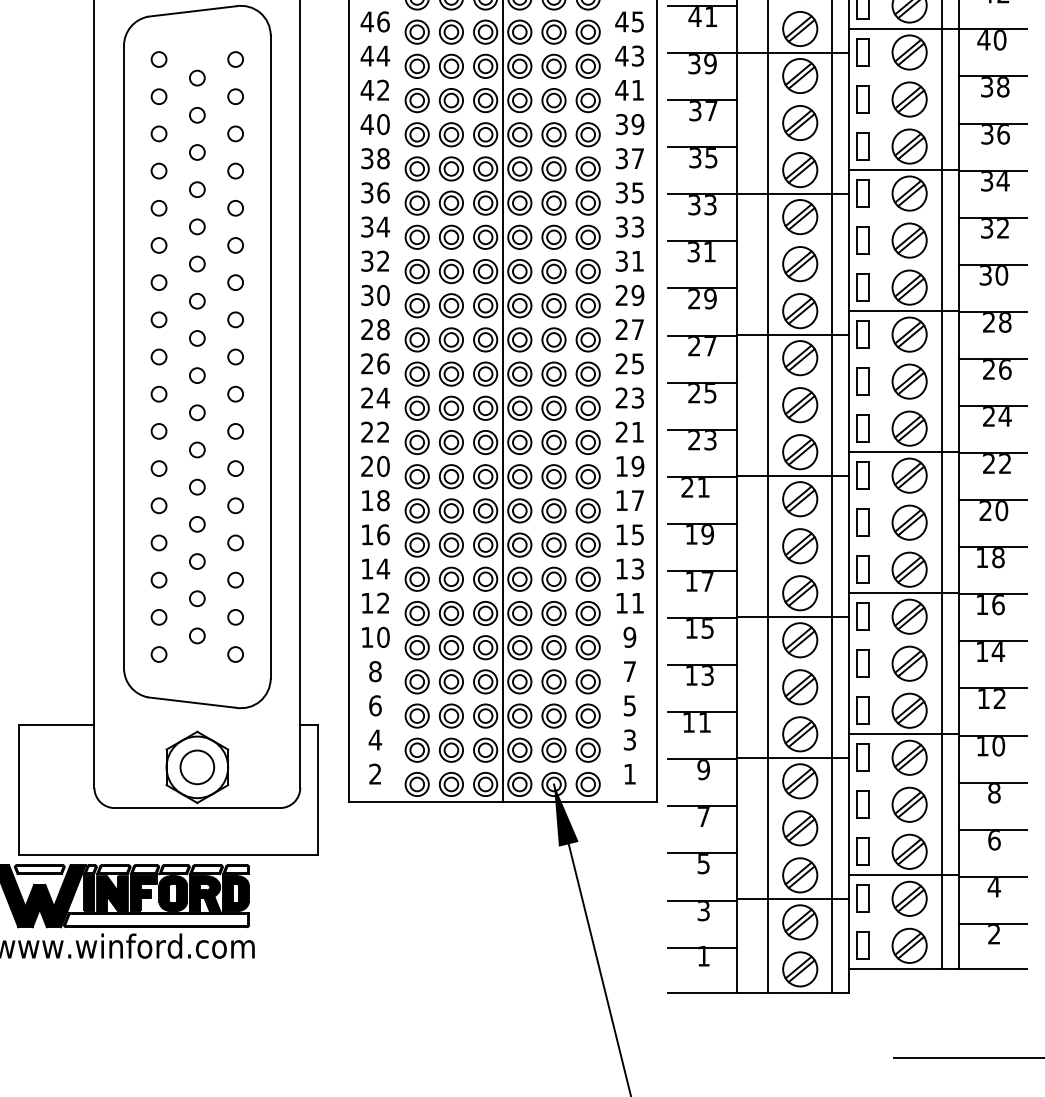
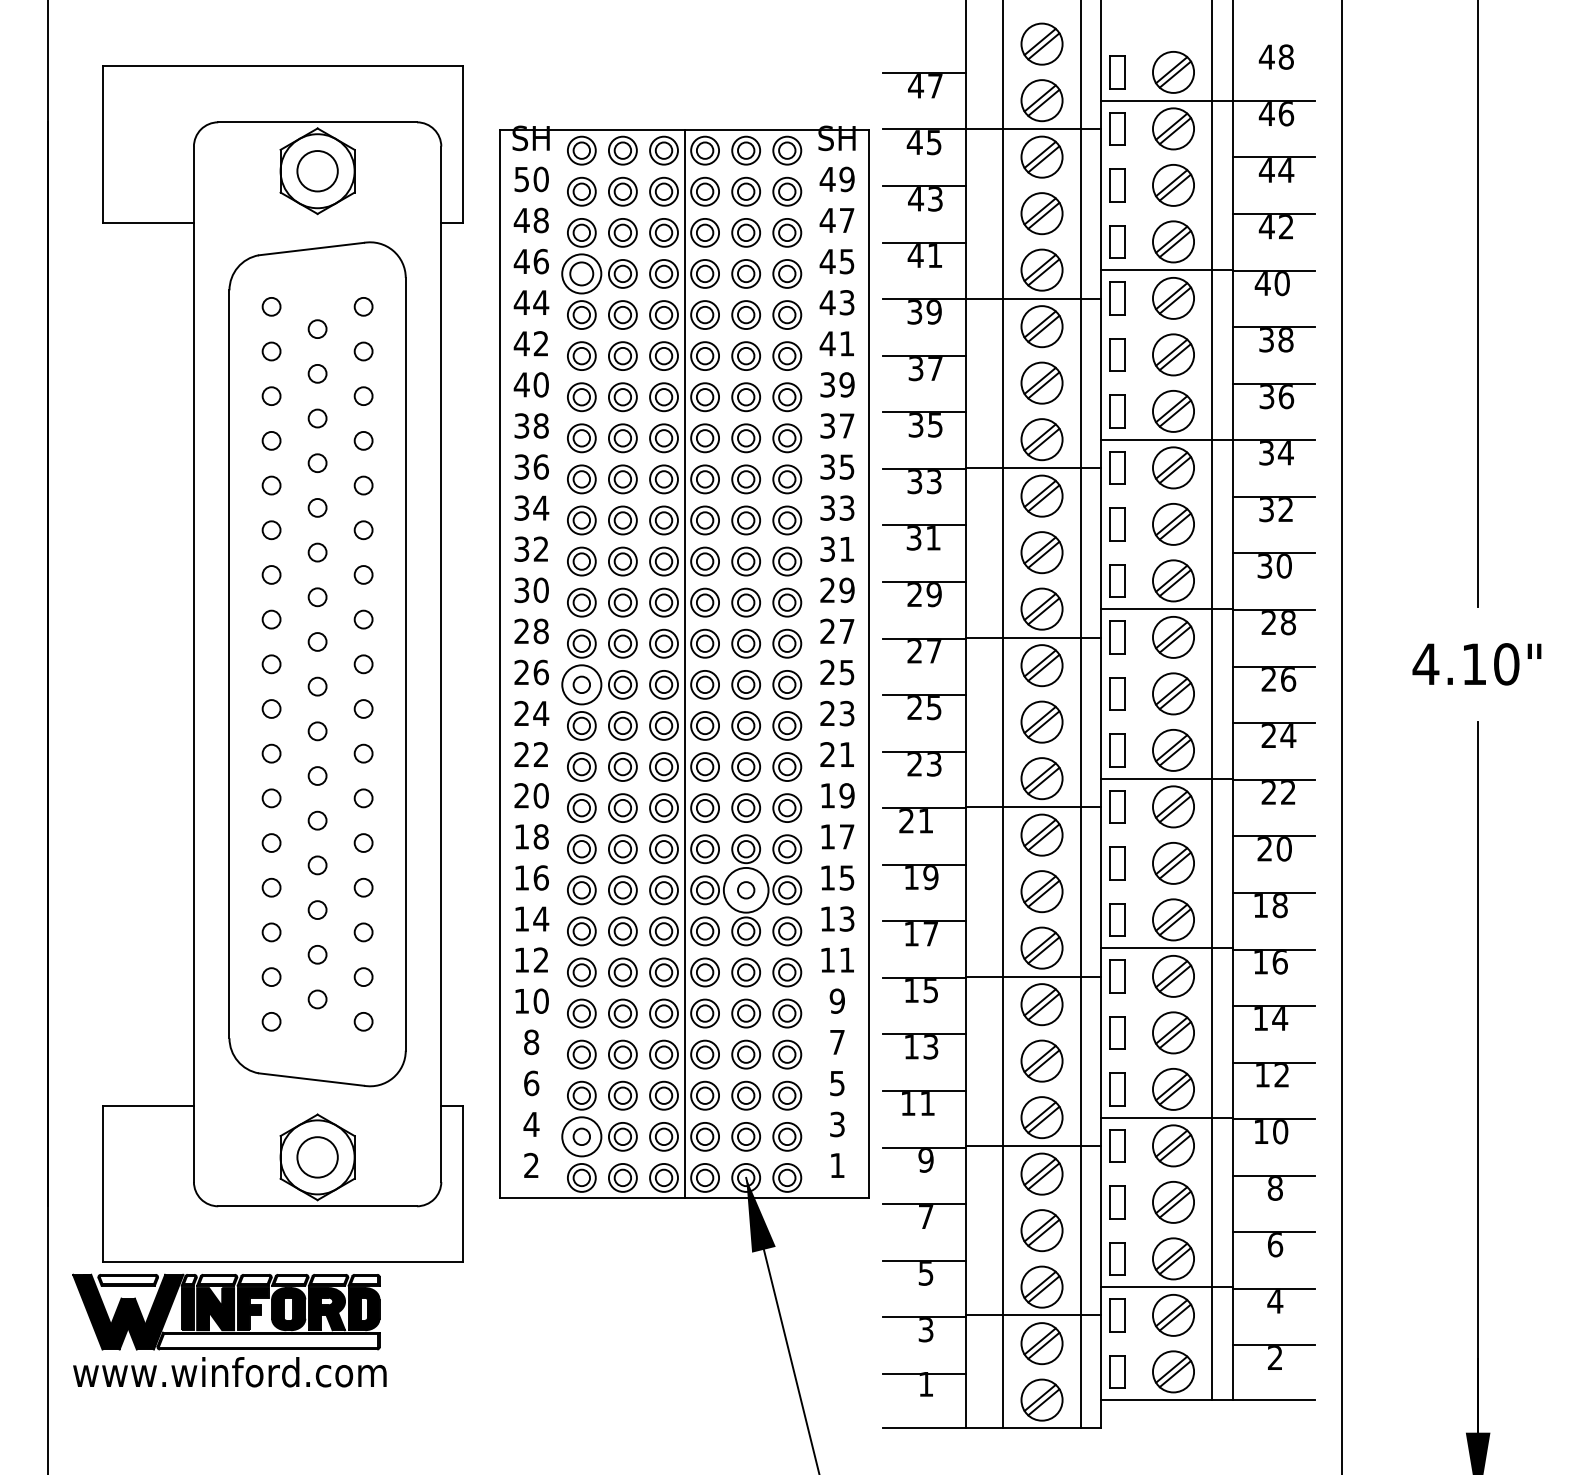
part: (416, 31) -> (581, 273), size x1.4
circle: (416, 373) -> (581, 684), size x1.4
circle: (554, 545) -> (746, 890), size x1.6
circle: (416, 749) -> (581, 1136), size x1.4

